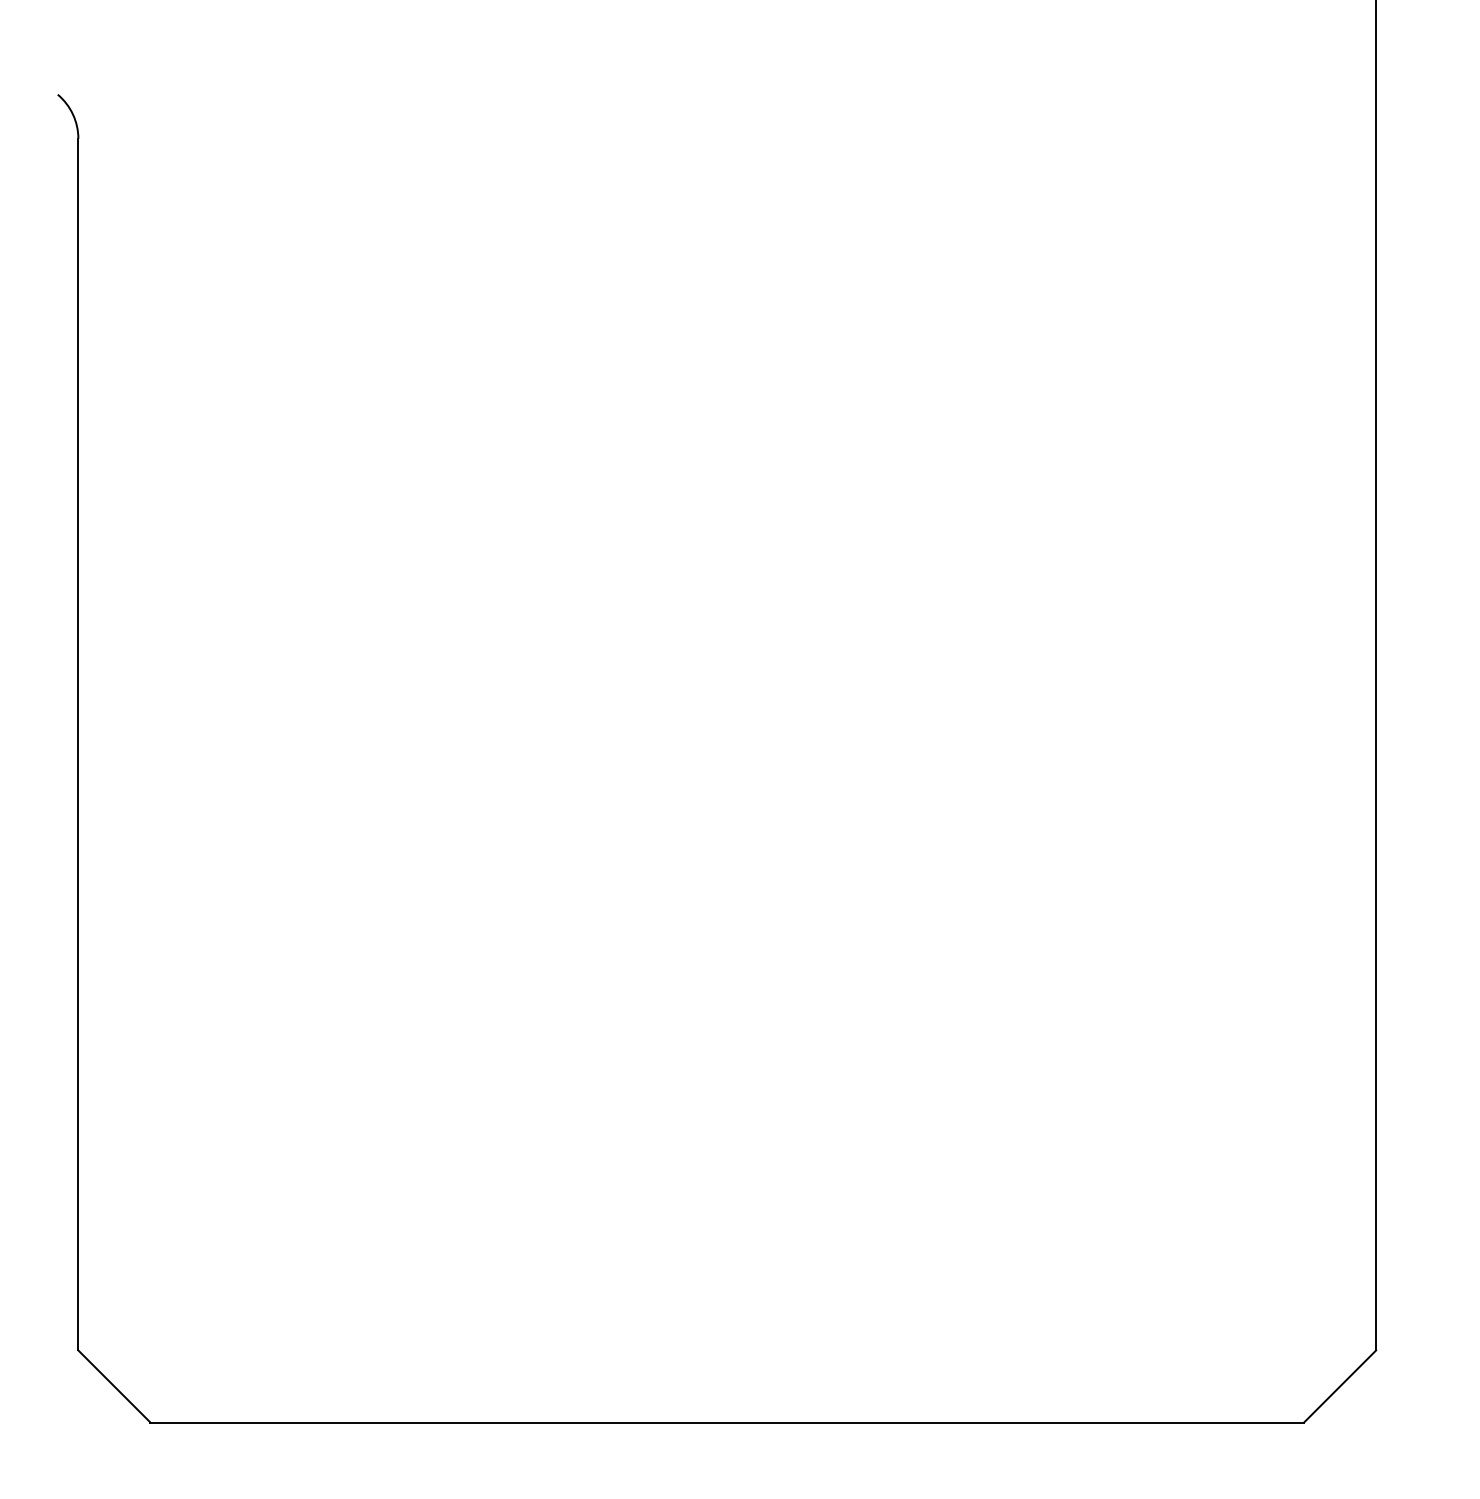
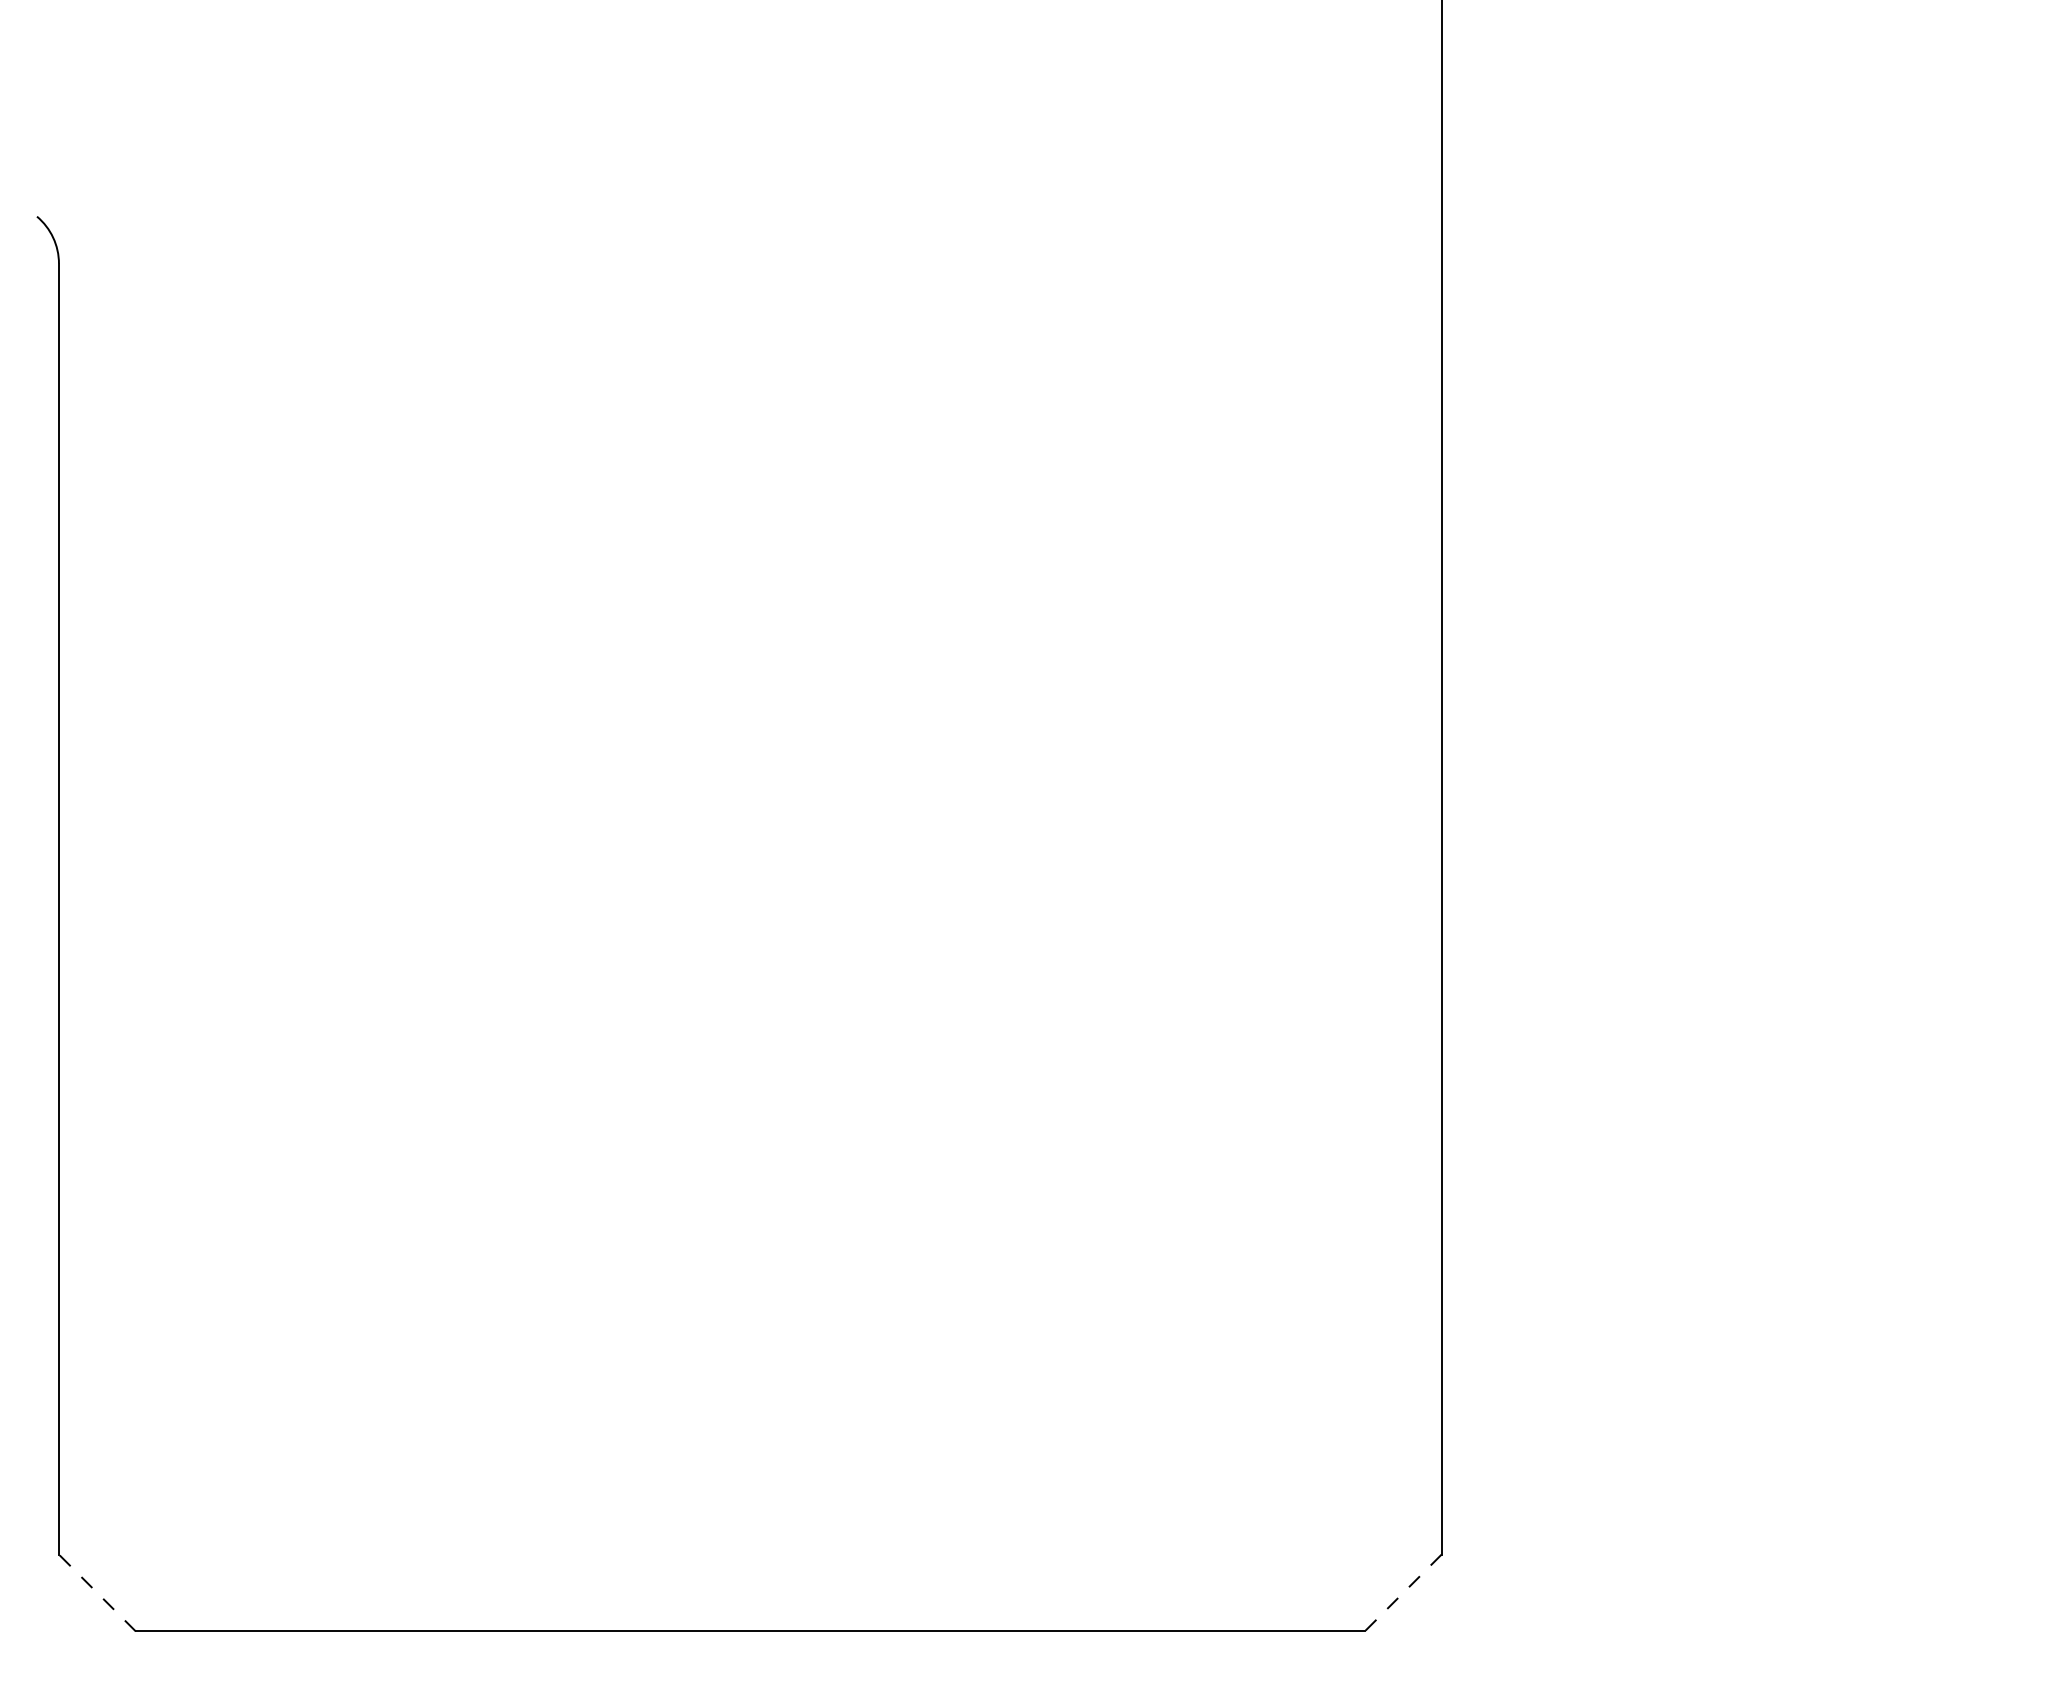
line: (114, 1386) -> (97, 1592), solid -> dashed
line: (1339, 1386) -> (1402, 1593), solid -> dashed

